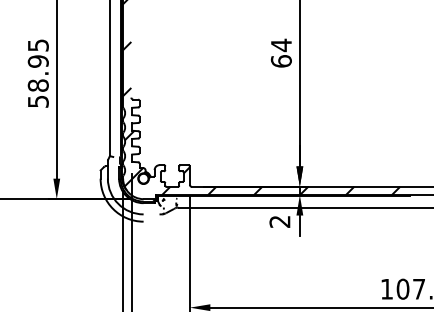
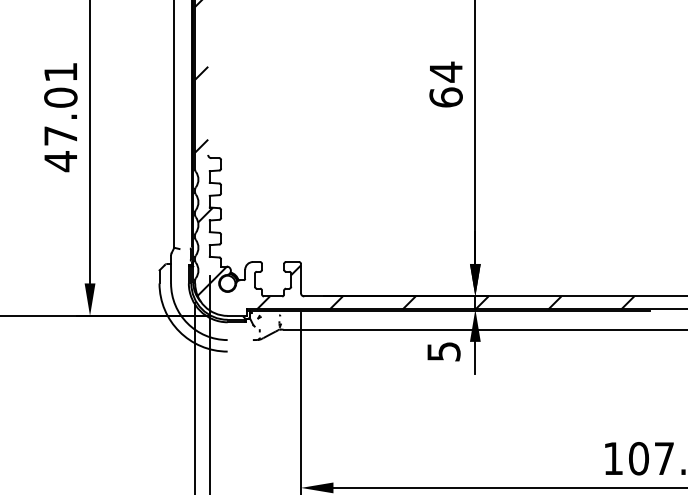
text: (37, 73) -> (59, 116), 58.95 -> 47.01
text: (279, 221) -> (443, 351), 2 -> 5

